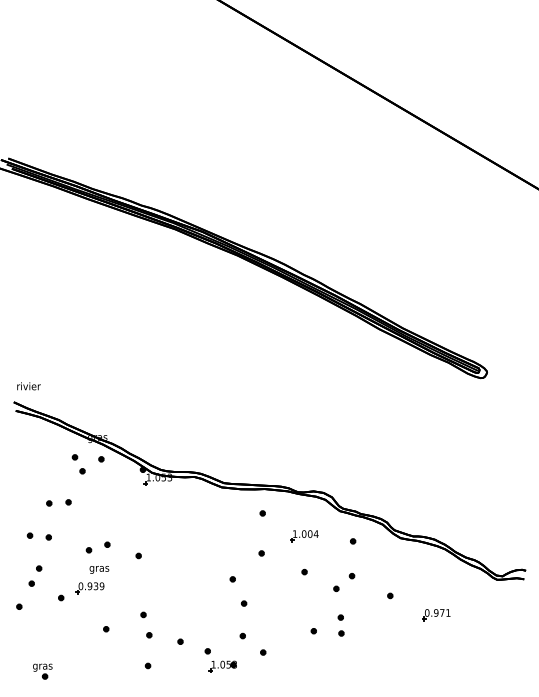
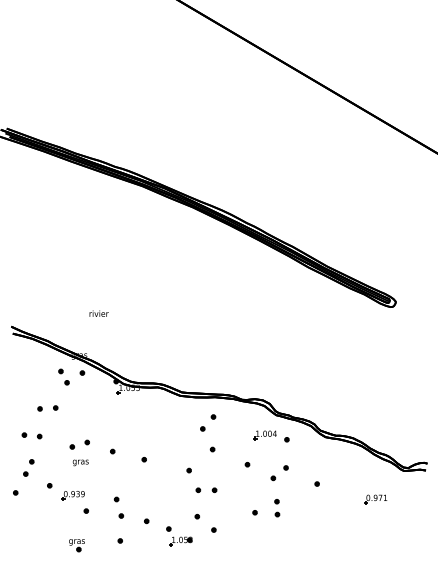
text: (28, 386) -> (98, 313), moved
part: (249, 527) -> (202, 428), added
part: (304, 536) -> (265, 435), moved
part: (177, 565) -> (144, 459), added
part: (89, 588) -> (72, 495), moved
part: (263, 603) -> (214, 490), added
part: (436, 615) -> (375, 499), moved
part: (42, 671) -> (76, 545), moved

